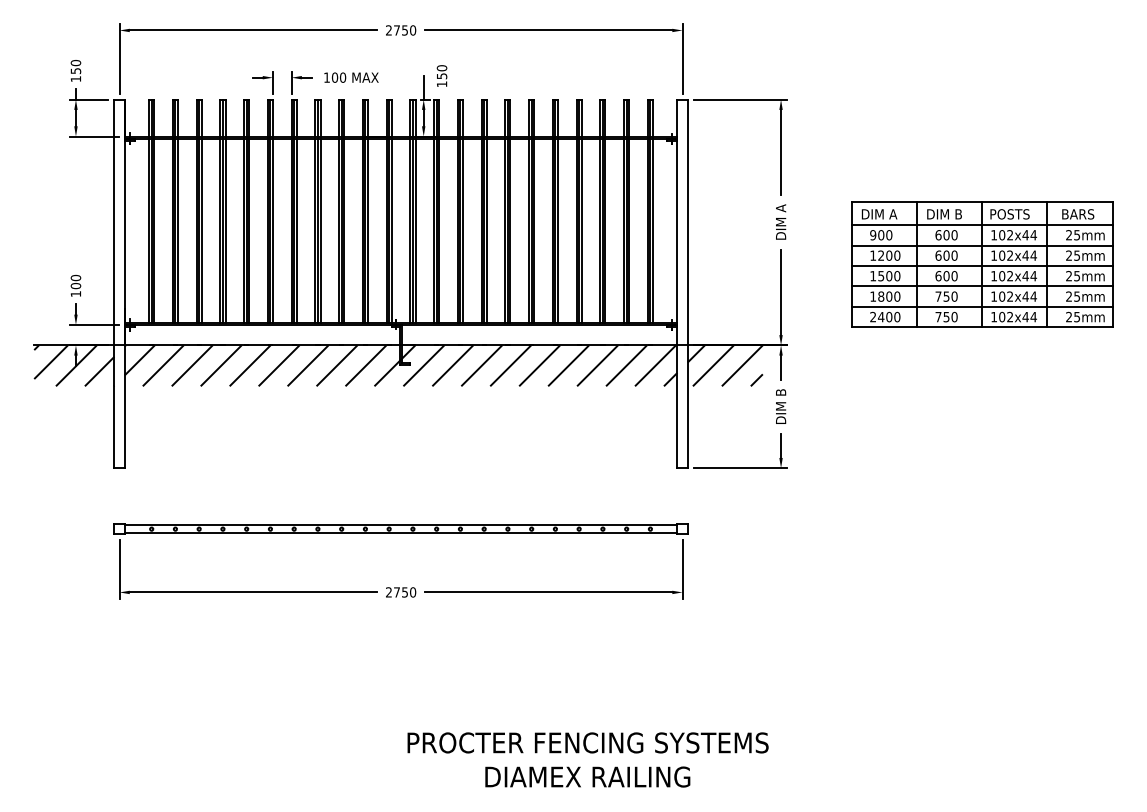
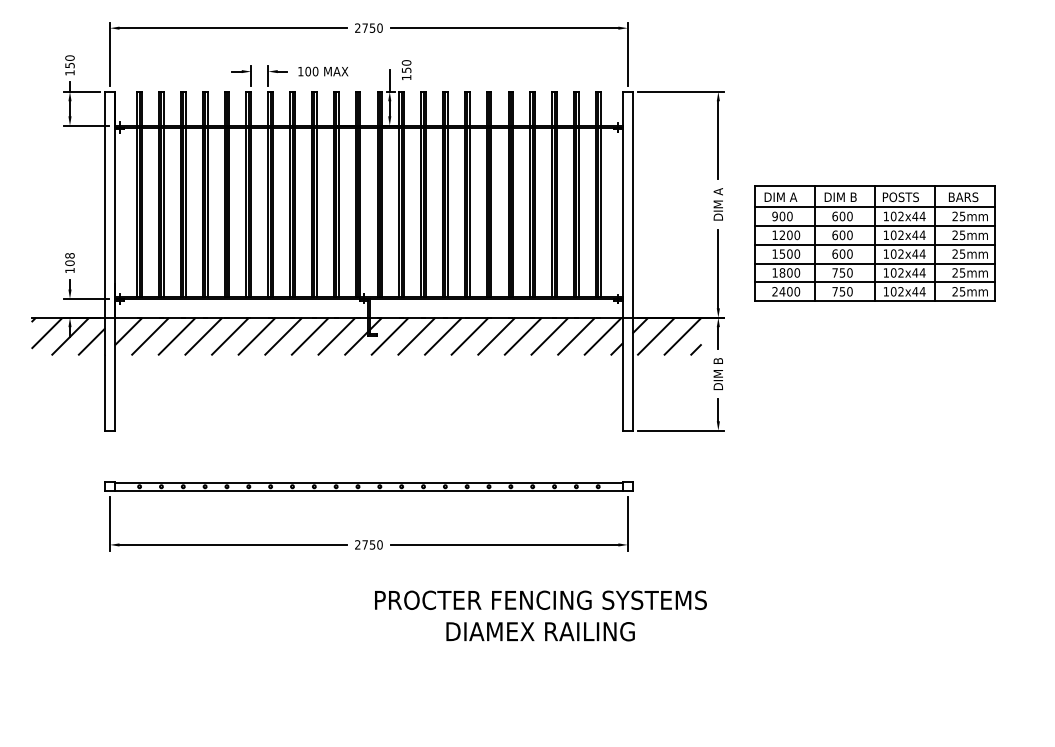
part: (981, 264) -> (874, 243), moved
text: (75, 277) -> (69, 255), 100 -> 108
text: (587, 759) -> (540, 615), moved

